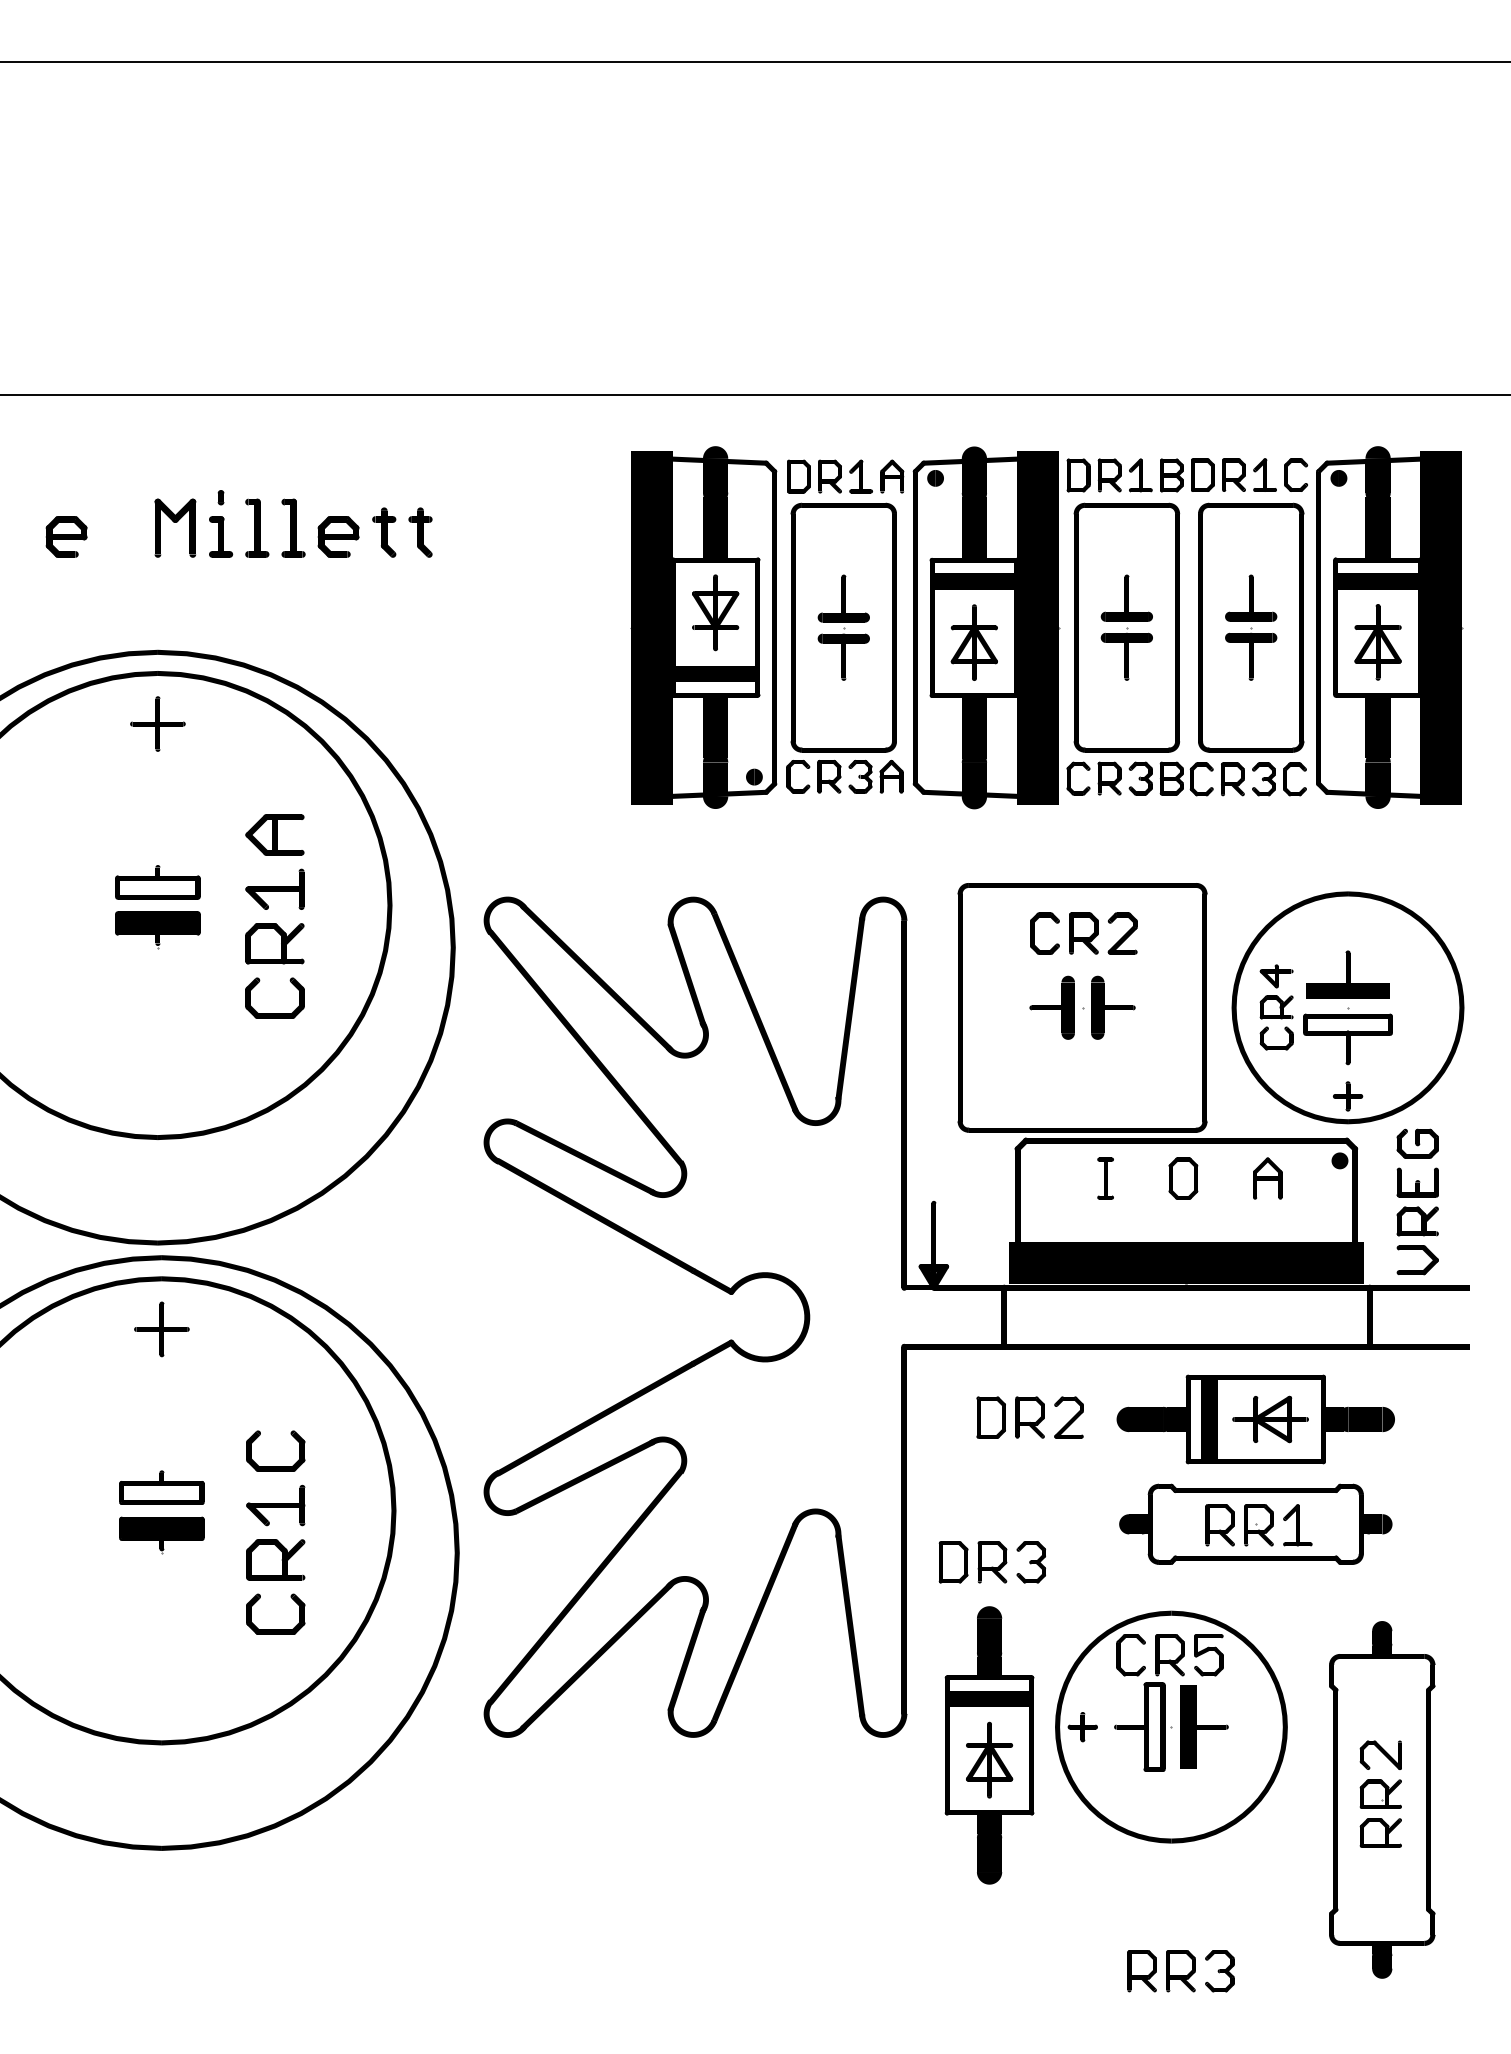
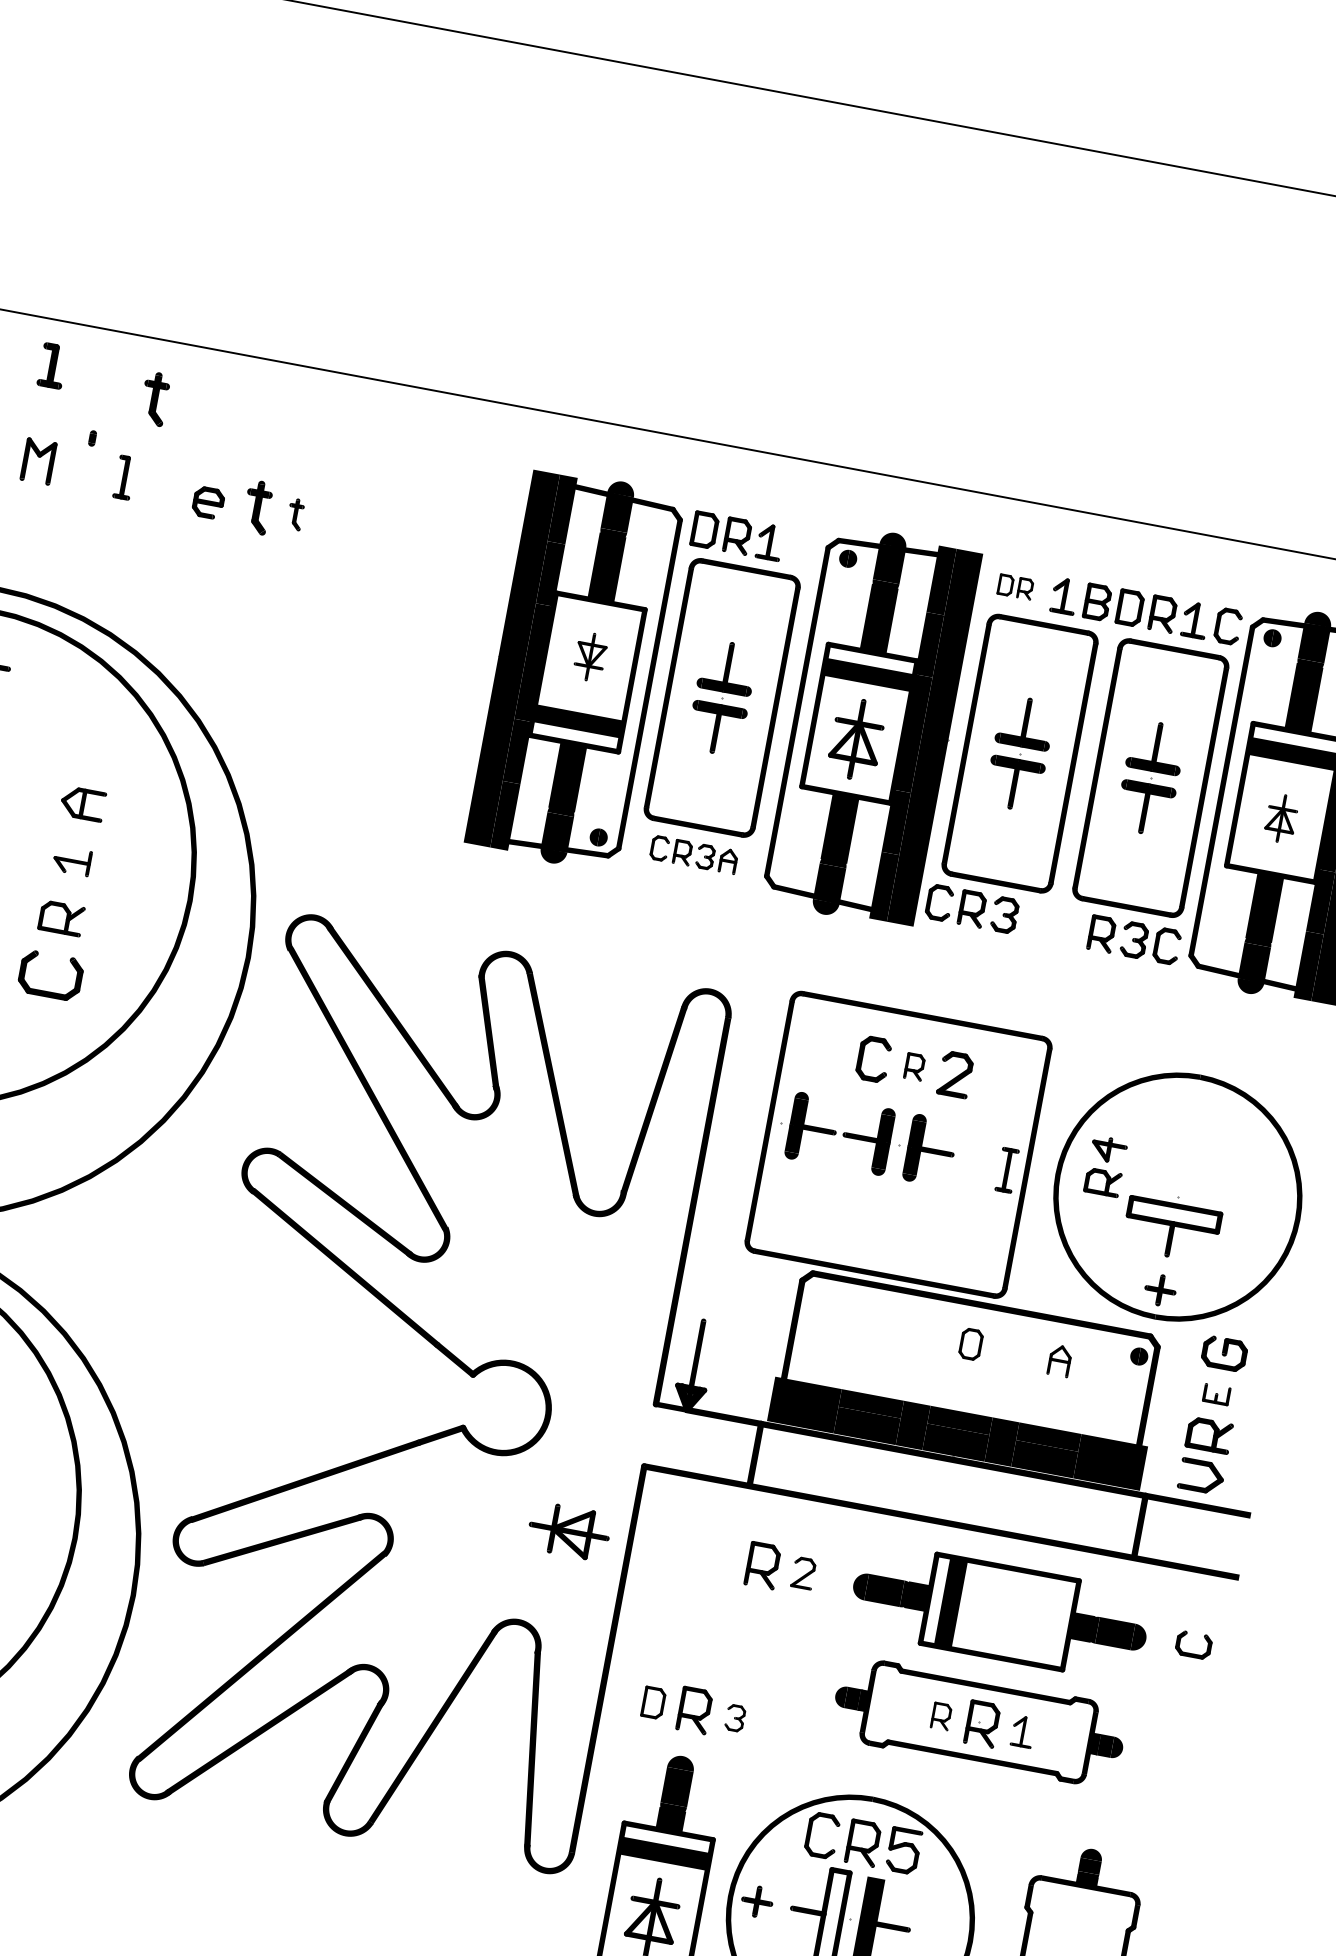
part: (271, 450) -> (154, 398), added
part: (1093, 475) -> (1014, 586), size x0.6
part: (892, 476) -> (803, 548), removed
part: (175, 527) -> (38, 460), size x0.7
part: (257, 527) -> (125, 477), size x0.7
part: (293, 527) -> (162, 484), removed
part: (420, 532) -> (295, 514), size x0.6
part: (221, 536) -> (53, 365), moved
part: (338, 536) -> (208, 502), size x0.7
part: (715, 612) -> (590, 656), size x0.6
part: (1377, 642) -> (1280, 818), size x0.6
part: (844, 776) -> (693, 854), size x0.7
part: (1186, 778) -> (1053, 924), removed
part: (274, 834) -> (82, 803), size x0.7
part: (274, 888) -> (71, 860), size x0.6
part: (1083, 933) -> (914, 1066), size x0.6
part: (274, 943) -> (61, 918), size x0.7
part: (1347, 974) -> (1183, 1161), removed
part: (996, 1007) -> (808, 1127), added
part: (1276, 1046) -> (1192, 1653), moved
part: (1105, 1178) -> (1006, 1170), moved
part: (1183, 1178) -> (971, 1344), size x0.7
part: (1267, 1178) -> (1059, 1360), size x0.7
part: (1417, 1182) -> (1216, 1394), size x0.6
part: (990, 1417) -> (721, 1557), removed
part: (1068, 1417) -> (803, 1573), size x0.7
part: (1270, 1419) -> (569, 1531), moved
part: (1219, 1525) -> (940, 1716), size x0.6
part: (1297, 1525) -> (1022, 1731), size x0.7
part: (953, 1562) -> (653, 1703), size x0.7
part: (1030, 1562) -> (734, 1718), size x0.6

